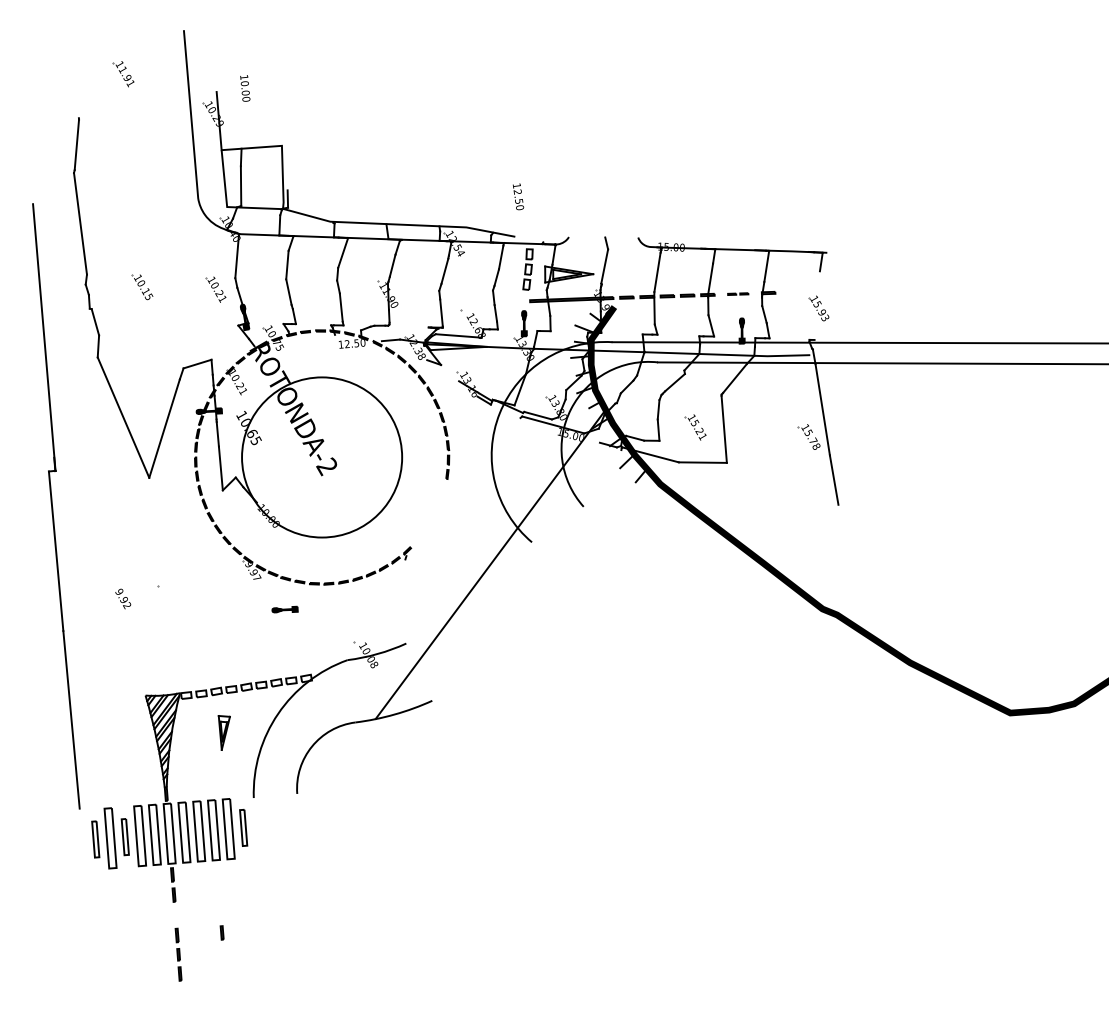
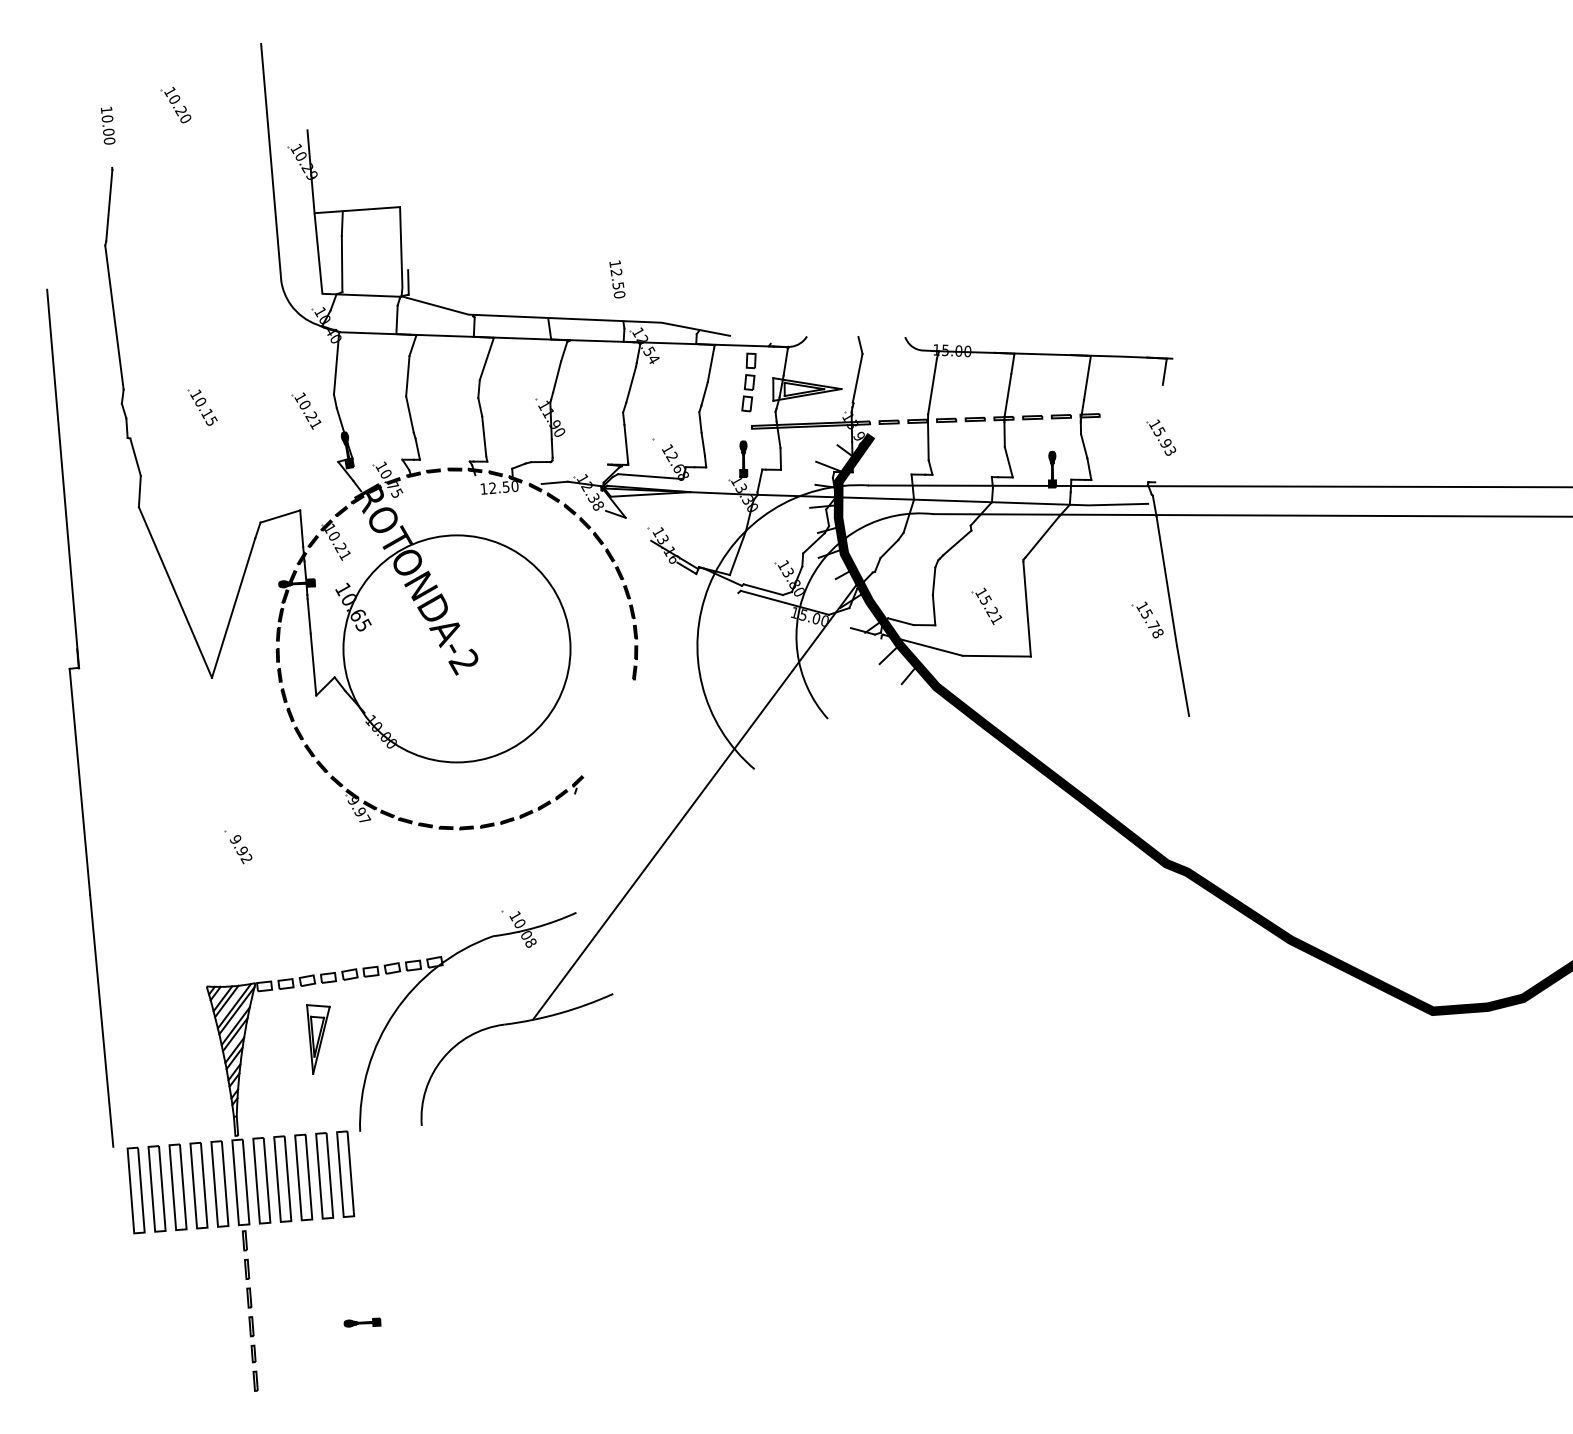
text: (126, 77) -> (179, 109), 11.91 -> 10.20
text: (244, 88) -> (107, 125), moved
text: (518, 196) -> (617, 279), moved
part: (737, 294) -> (1046, 417), size x1.67
text: (122, 598) -> (240, 849), moved
part: (285, 609) -> (362, 1322), moved
part: (224, 732) -> (318, 1039), size x1.43
part: (243, 827) -> (345, 1173), size x1.67
part: (124, 836) -> (177, 1186), size x1.67
part: (95, 839) -> (135, 1190), size x1.67
part: (222, 932) -> (249, 1297), moved

